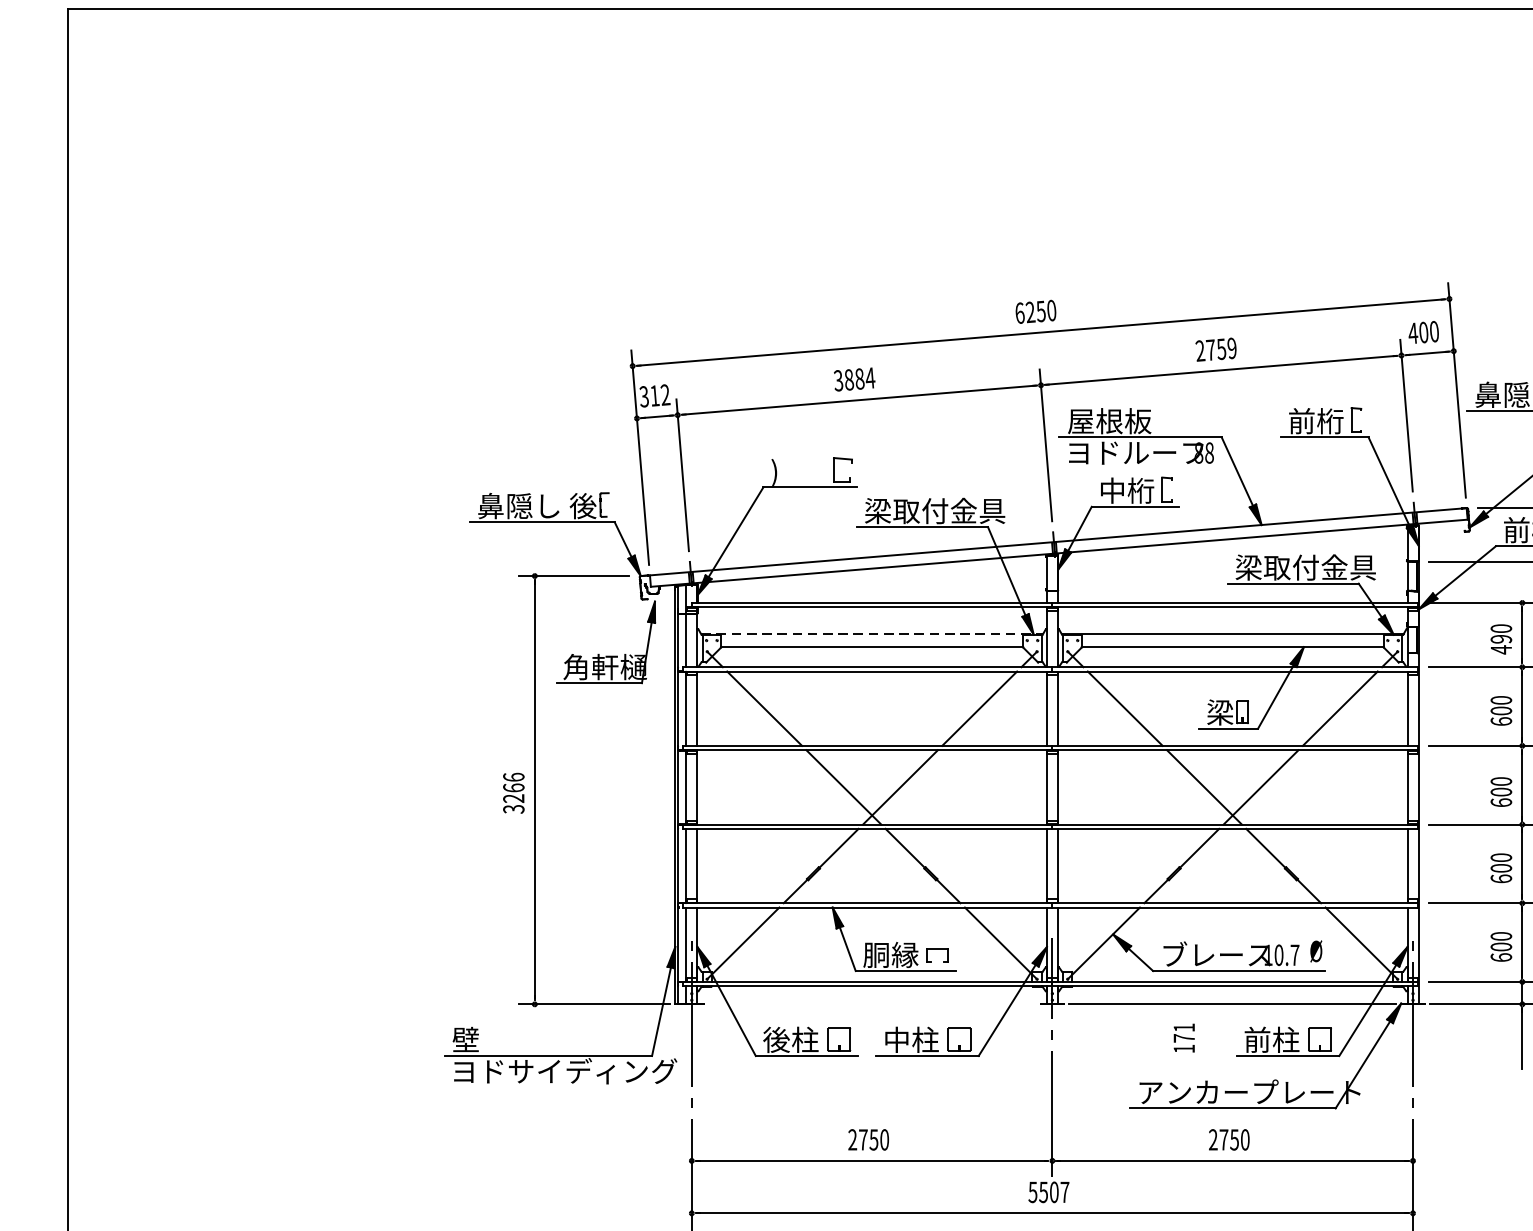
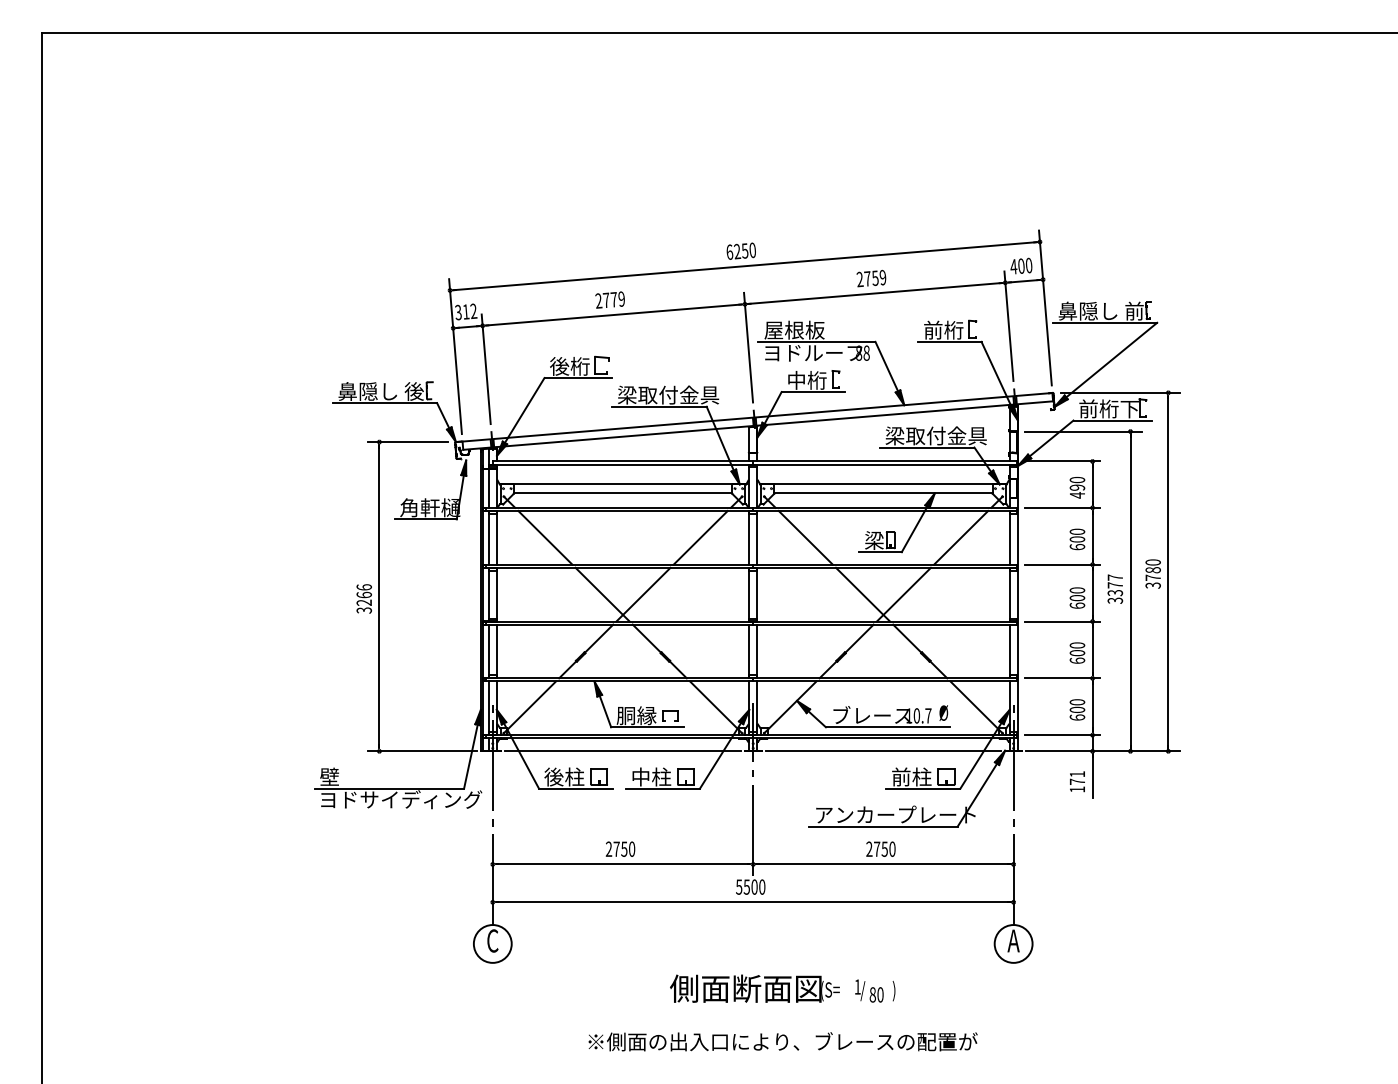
text: (854, 378) -> (610, 299), 3884 -> 2779
text: (798, 471) -> (569, 366), ) -> 後桁
line: (872, 633) -> (623, 483), dashed -> solid
line: (871, 1004) -> (622, 751), added
text: (1184, 1037) -> (1077, 781), moved
text: (1065, 1191) -> (762, 886), 5507 -> 5500

